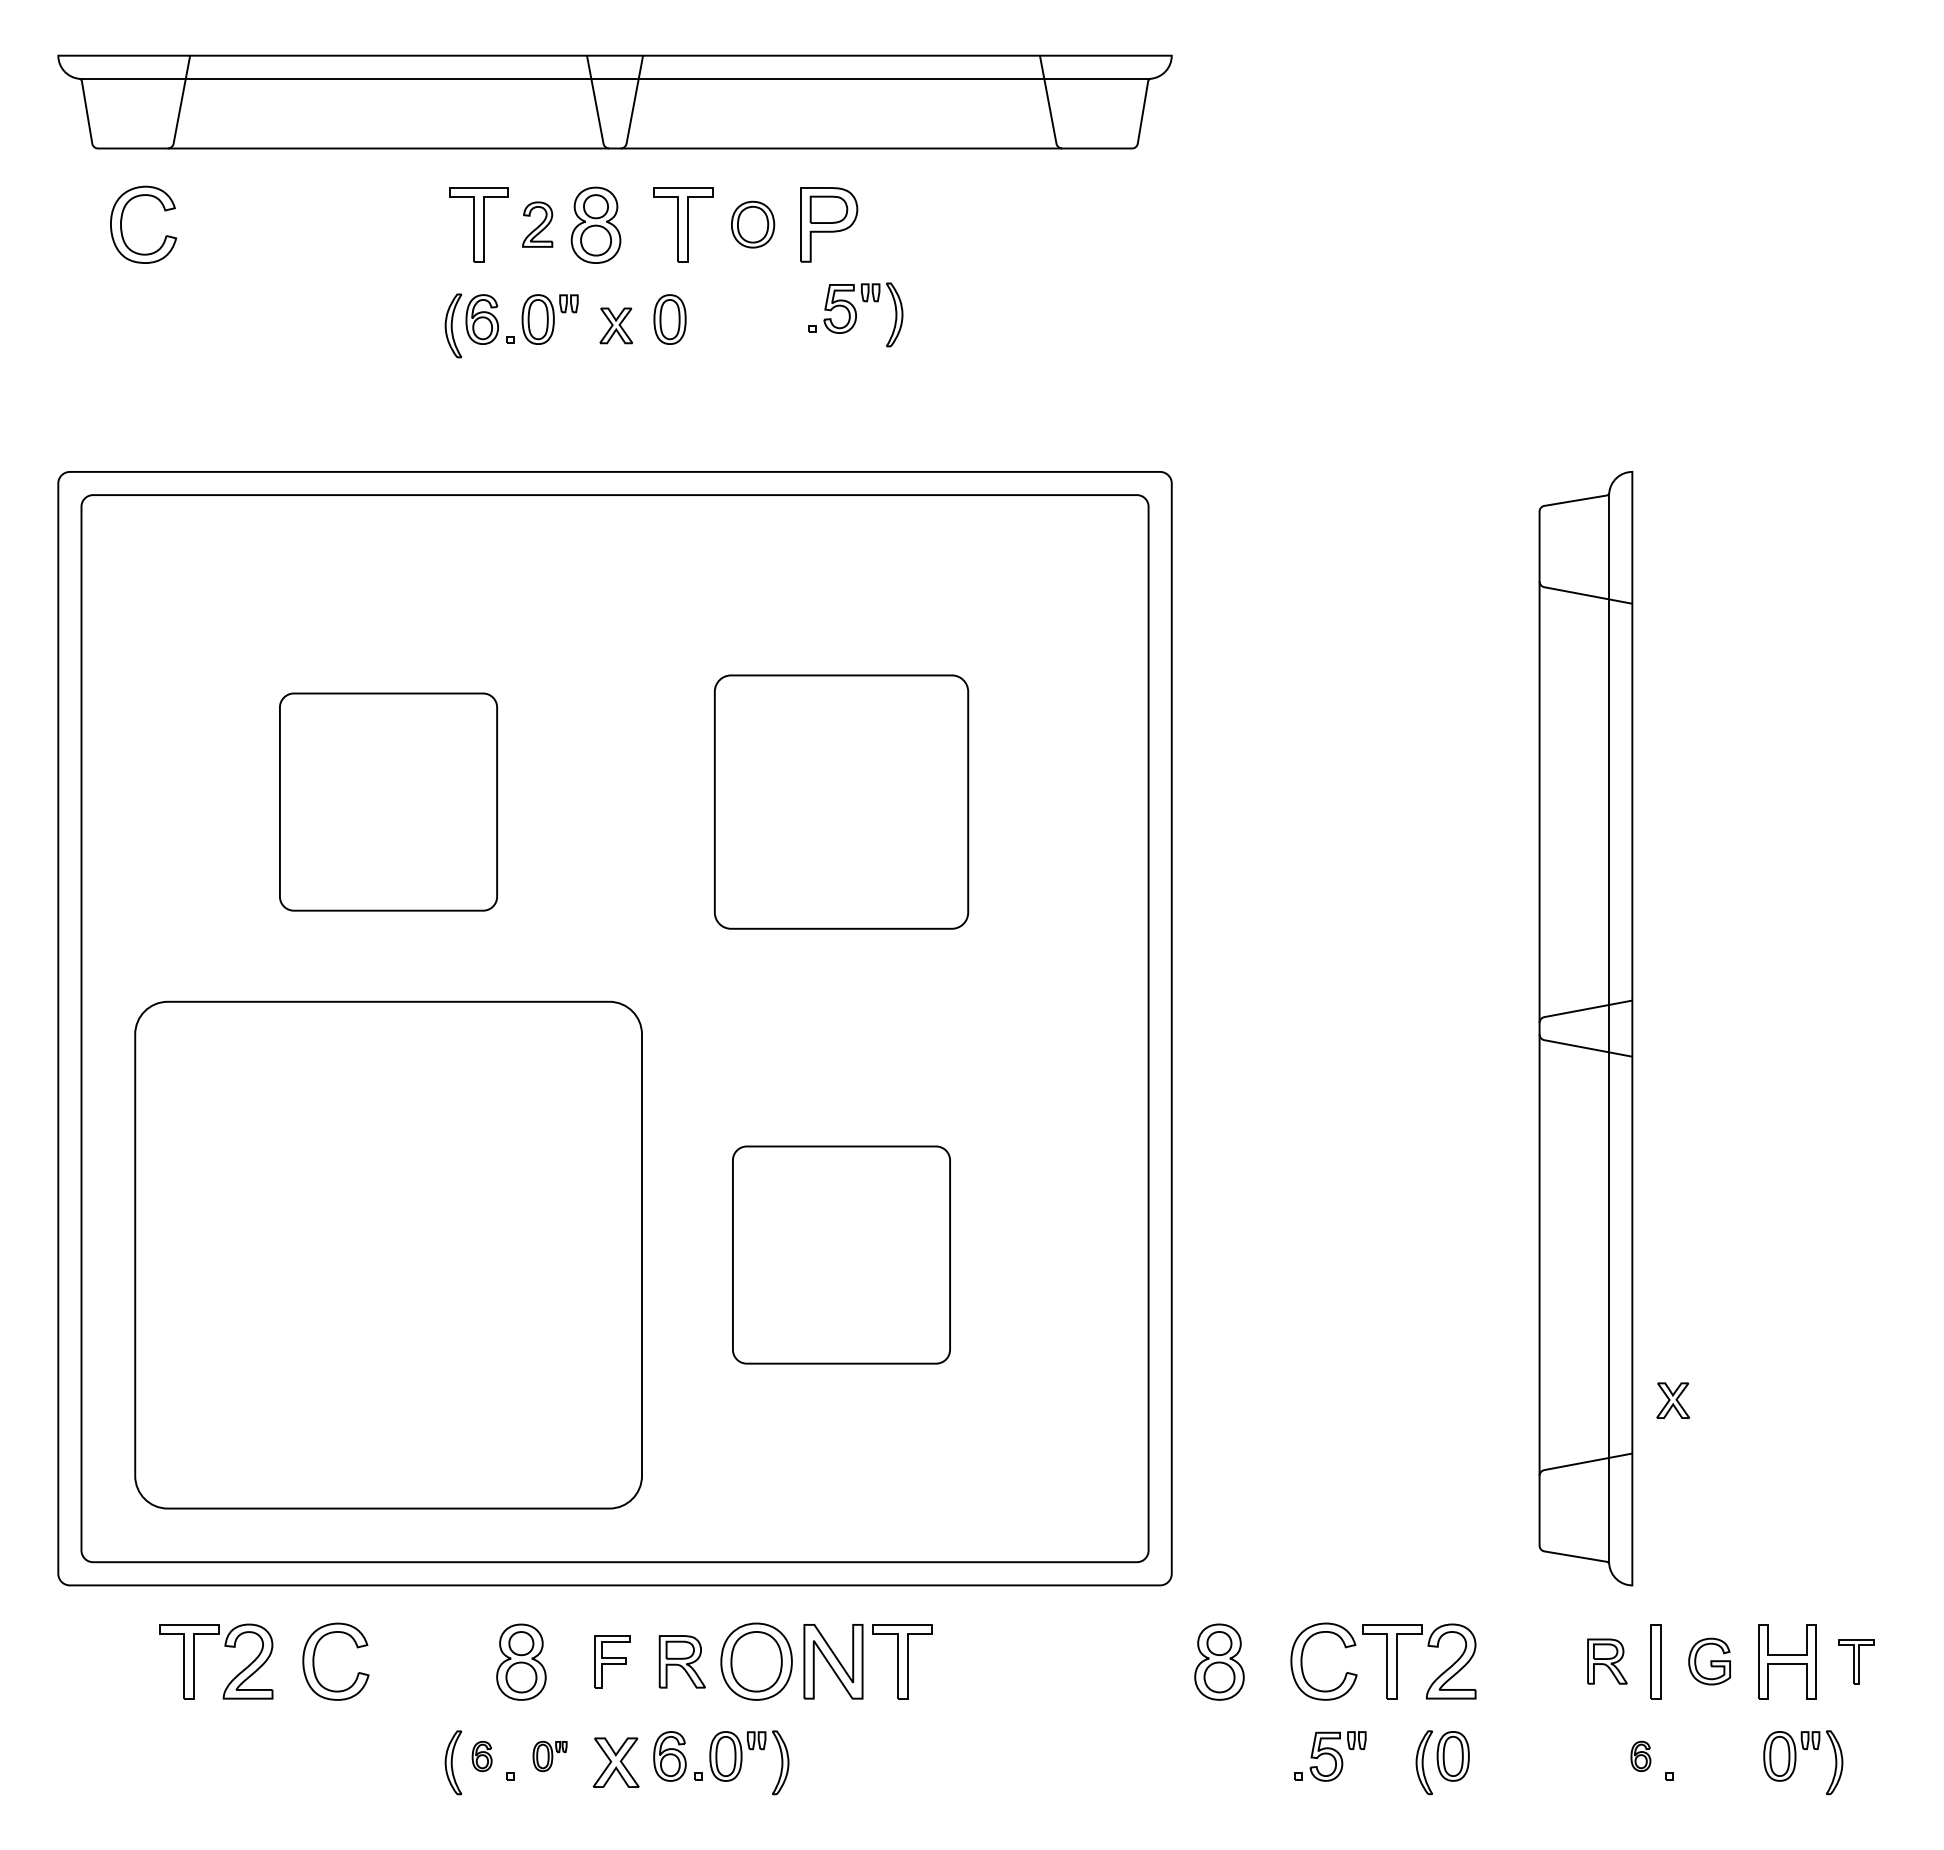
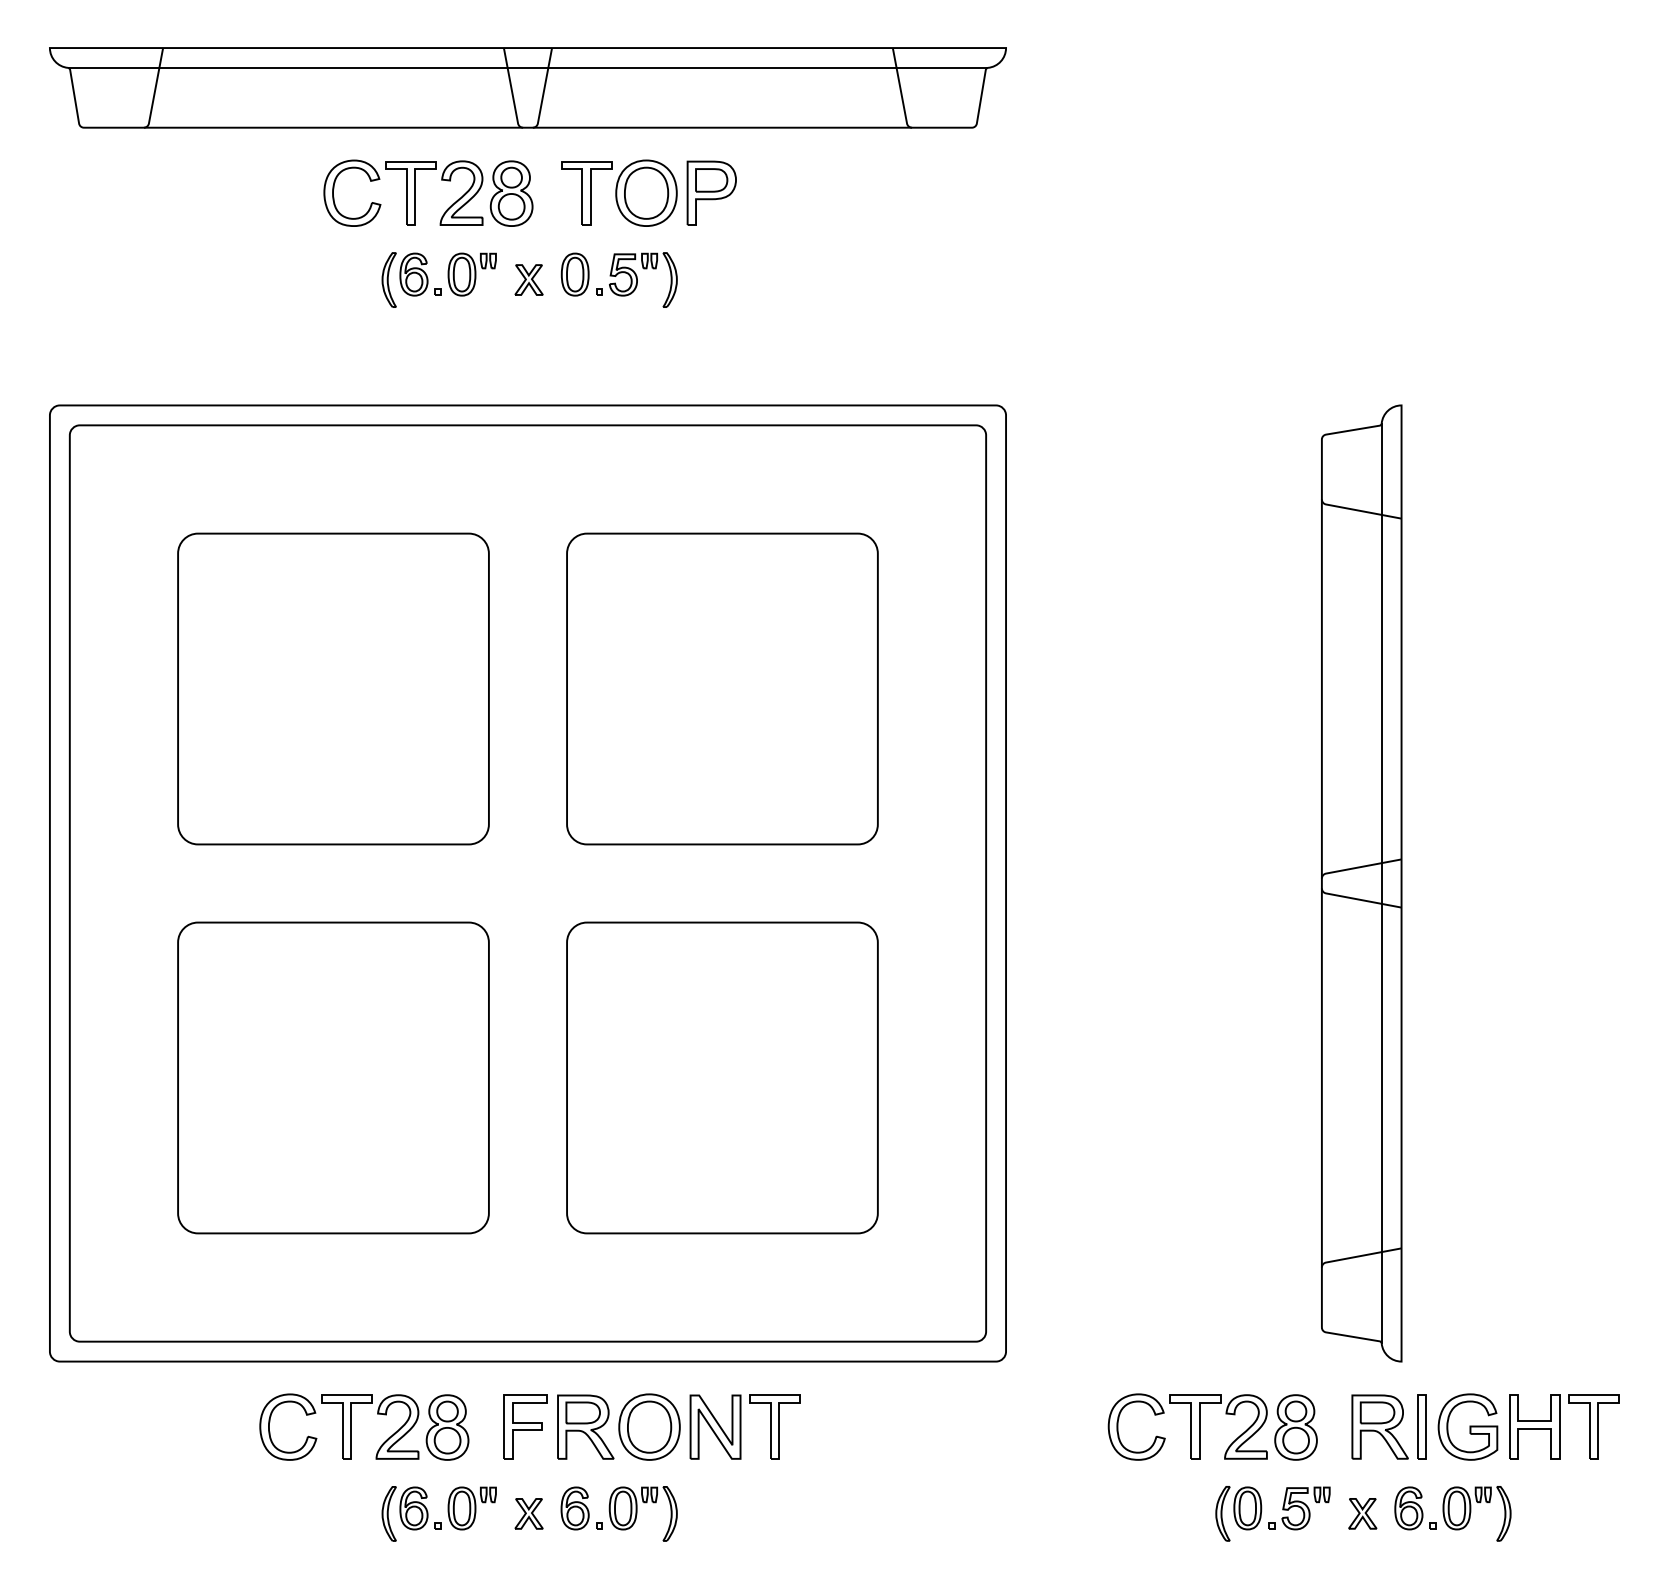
part: (122, 219) -> (334, 188), moved
part: (537, 224) -> (461, 192), size x1.67
part: (752, 224) -> (646, 192), size x1.67
part: (855, 314) -> (636, 279), moved
part: (388, 801) -> (333, 688), size x1.67
part: (841, 801) -> (722, 688), size x1.43
part: (388, 1254) -> (333, 1077), size x0.71
part: (841, 1254) -> (722, 1077), size x1.67
part: (1672, 1400) -> (1362, 1513), moved
part: (224, 1646) -> (377, 1414), moved
part: (611, 1661) -> (524, 1426), size x1.43
part: (682, 1661) -> (585, 1426), size x1.43
part: (1219, 1661) -> (1296, 1426), moved
part: (1607, 1661) -> (1380, 1426), size x1.67
part: (1709, 1661) -> (1467, 1426), size x1.67
part: (1856, 1661) -> (1594, 1426), size x1.67
part: (481, 1756) -> (413, 1508), size x1.67
part: (549, 1756) -> (471, 1508), size x1.67
part: (1330, 1756) -> (1299, 1508), moved
part: (1640, 1756) -> (1408, 1508), size x1.67
part: (616, 1762) -> (529, 1513), size x0.71
part: (1796, 1762) -> (1471, 1513), moved

